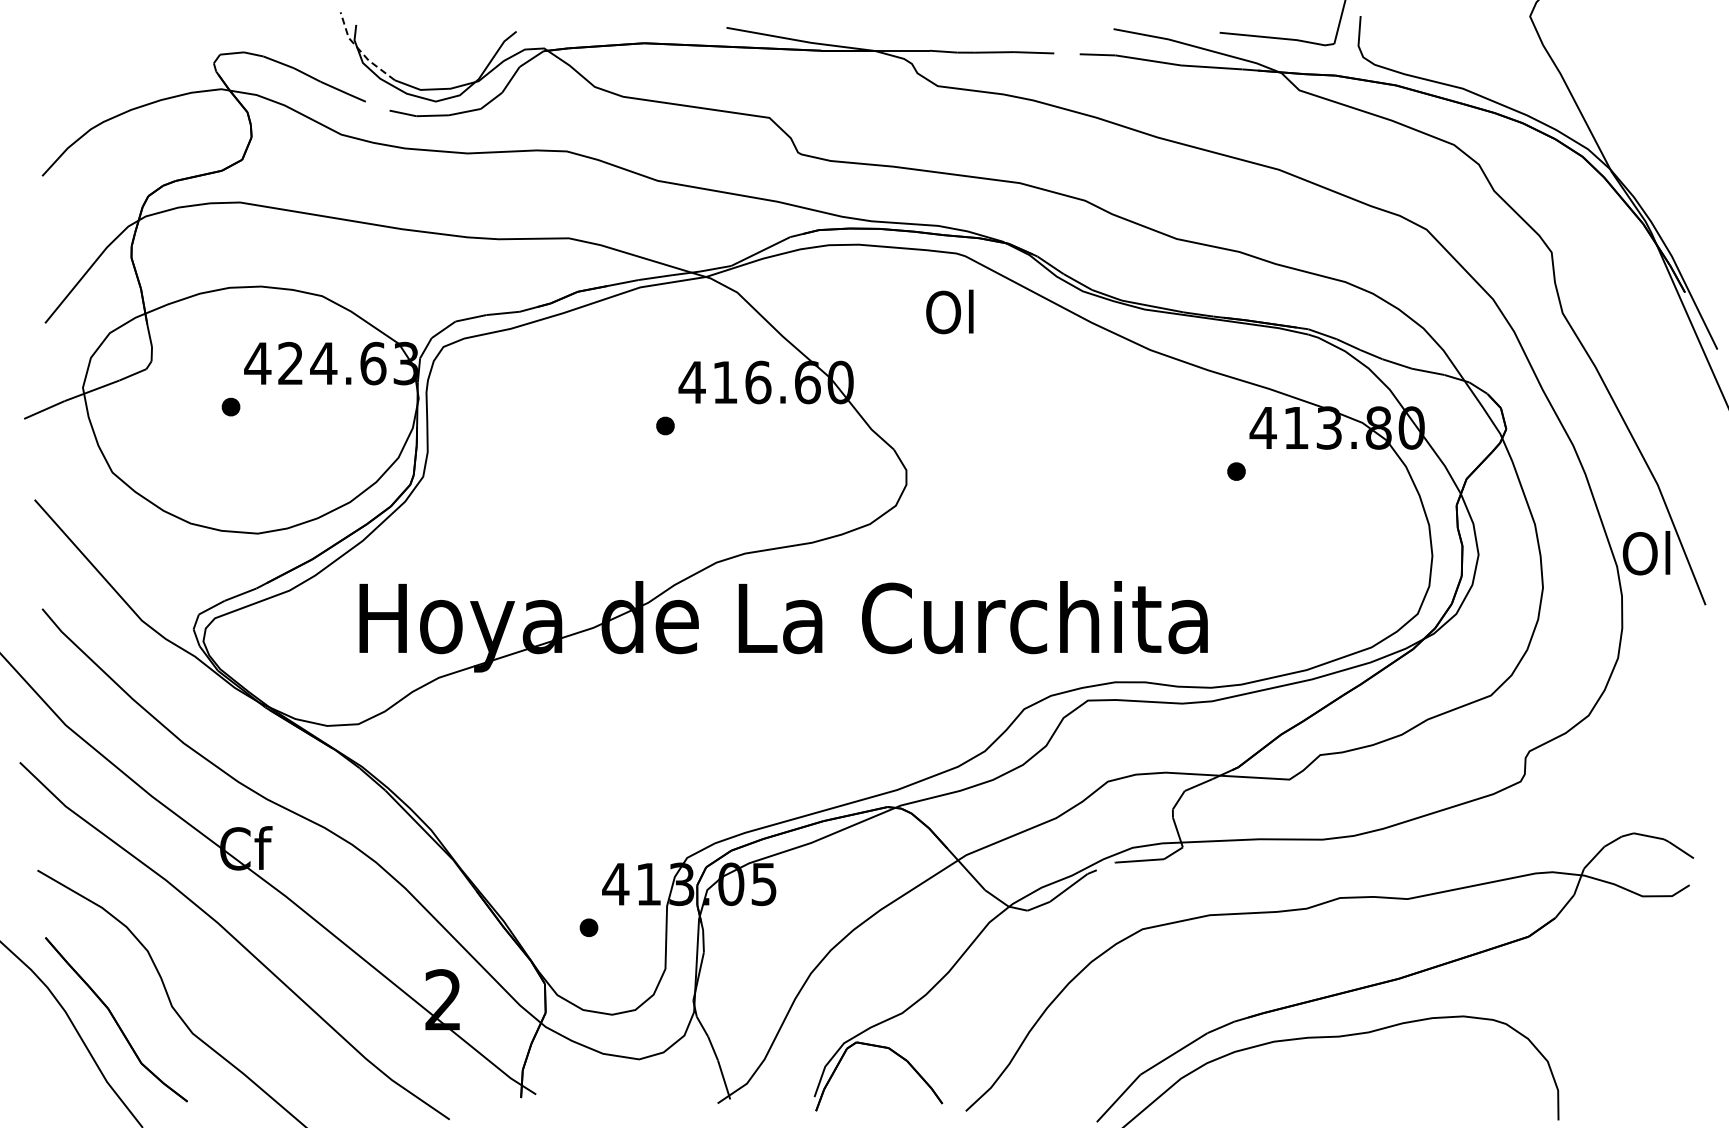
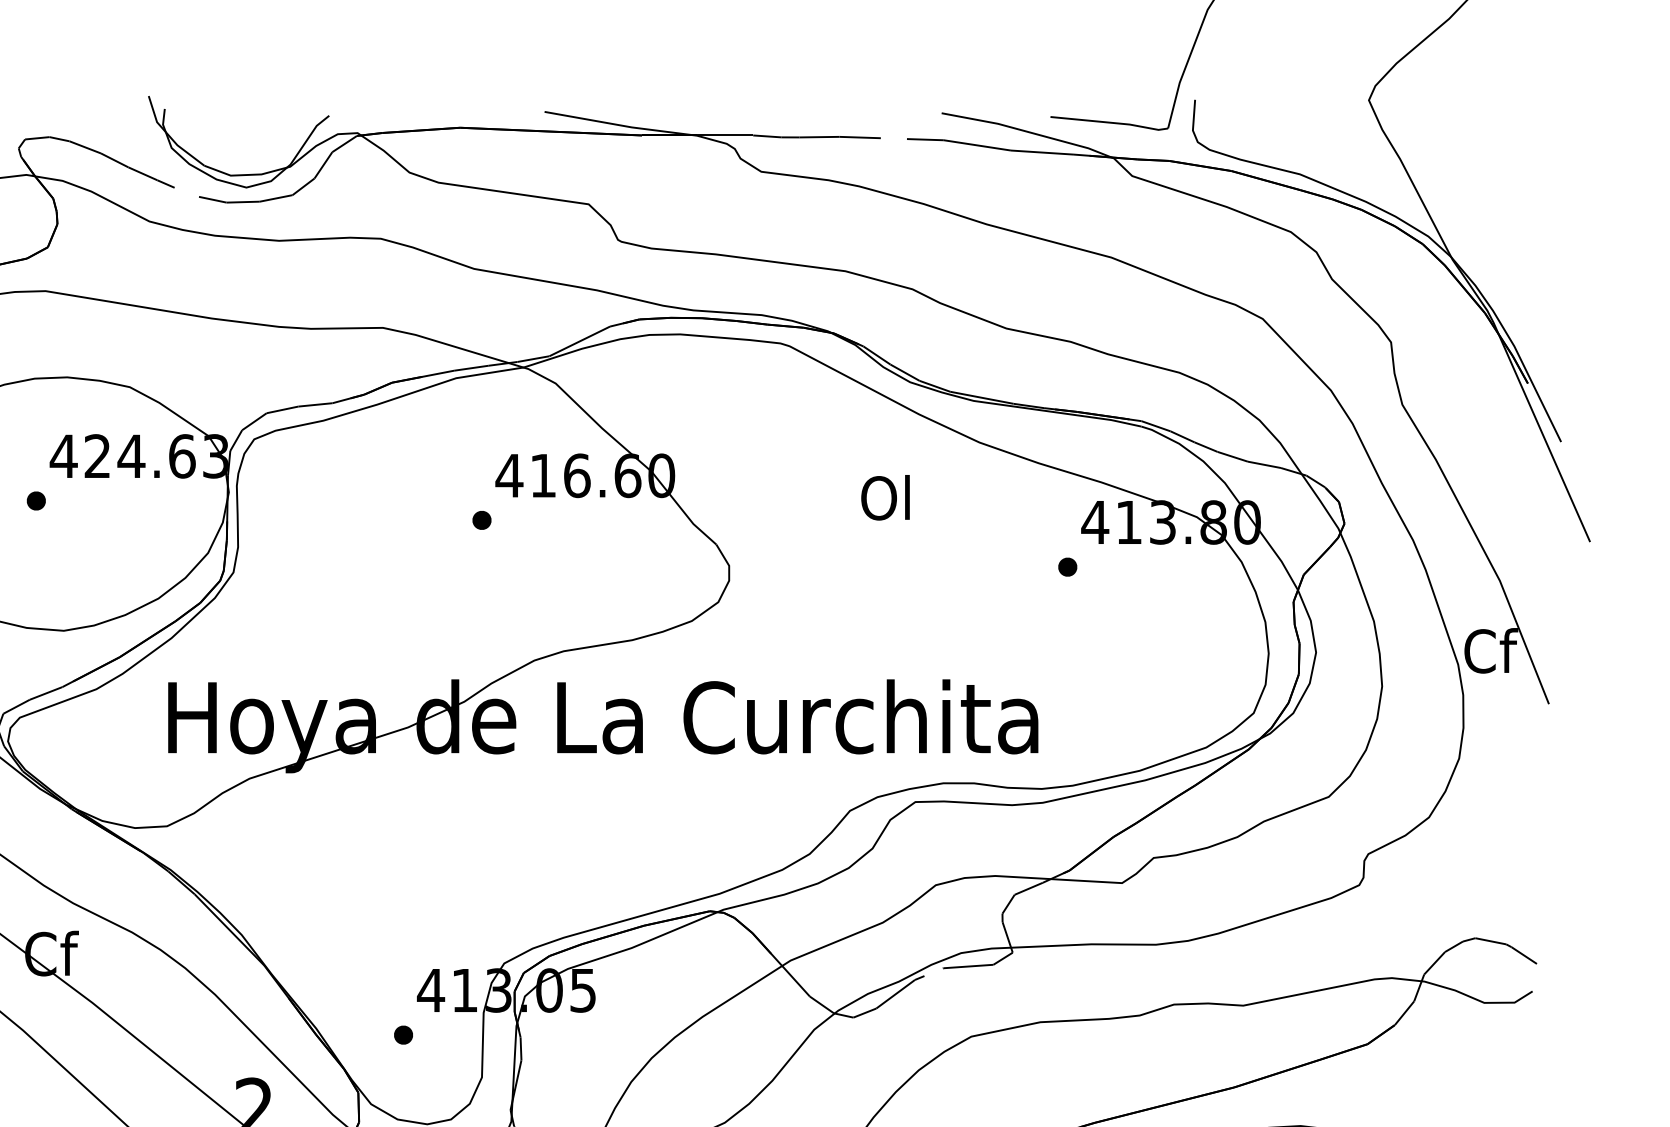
line: (360, 50) -> (169, 135), dashed -> solid
text: (949, 311) -> (885, 497), moved
text: (1648, 553) -> (1490, 651), Ol -> Cf

